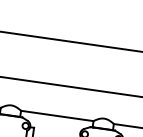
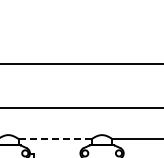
line: (57, 116) -> (55, 139), solid -> dashed

